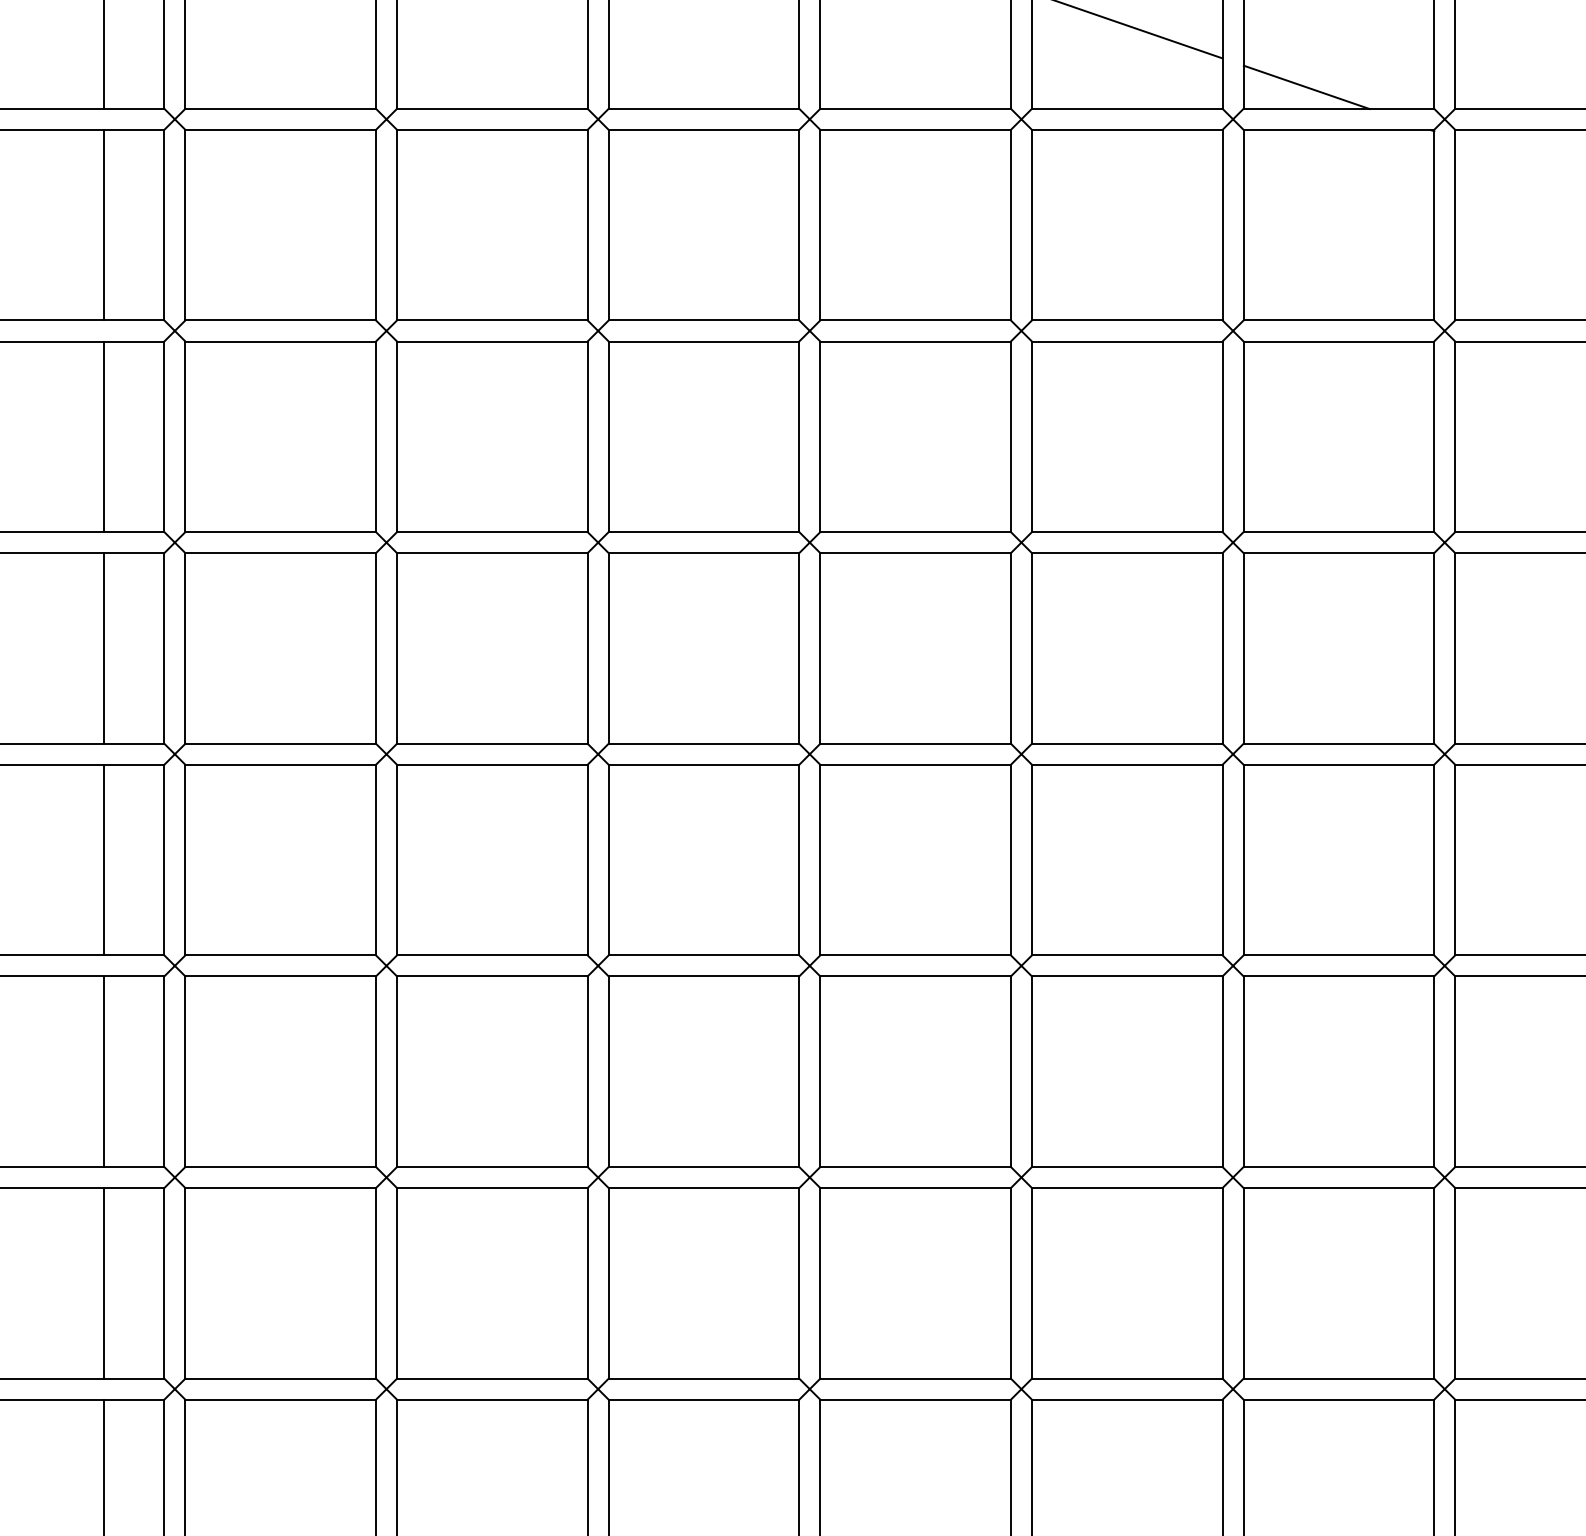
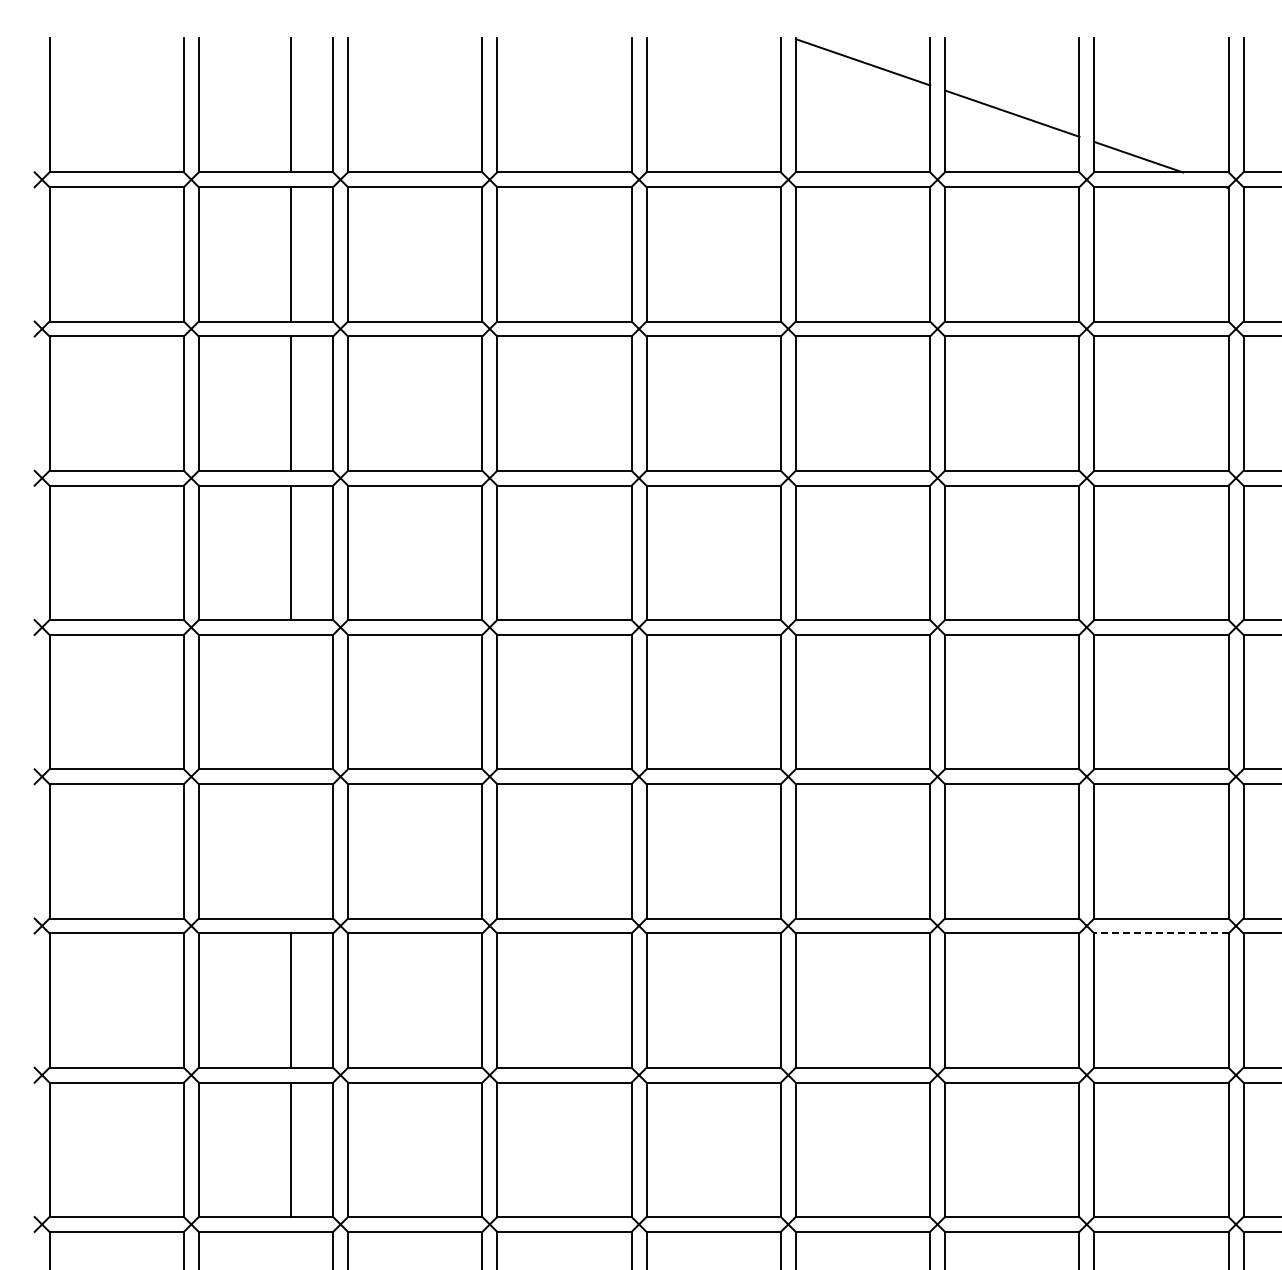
line: (103, 860) -> (290, 702), removed
line: (103, 1071) -> (290, 851), removed
line: (1337, 1188) -> (1160, 933), solid -> dashed

